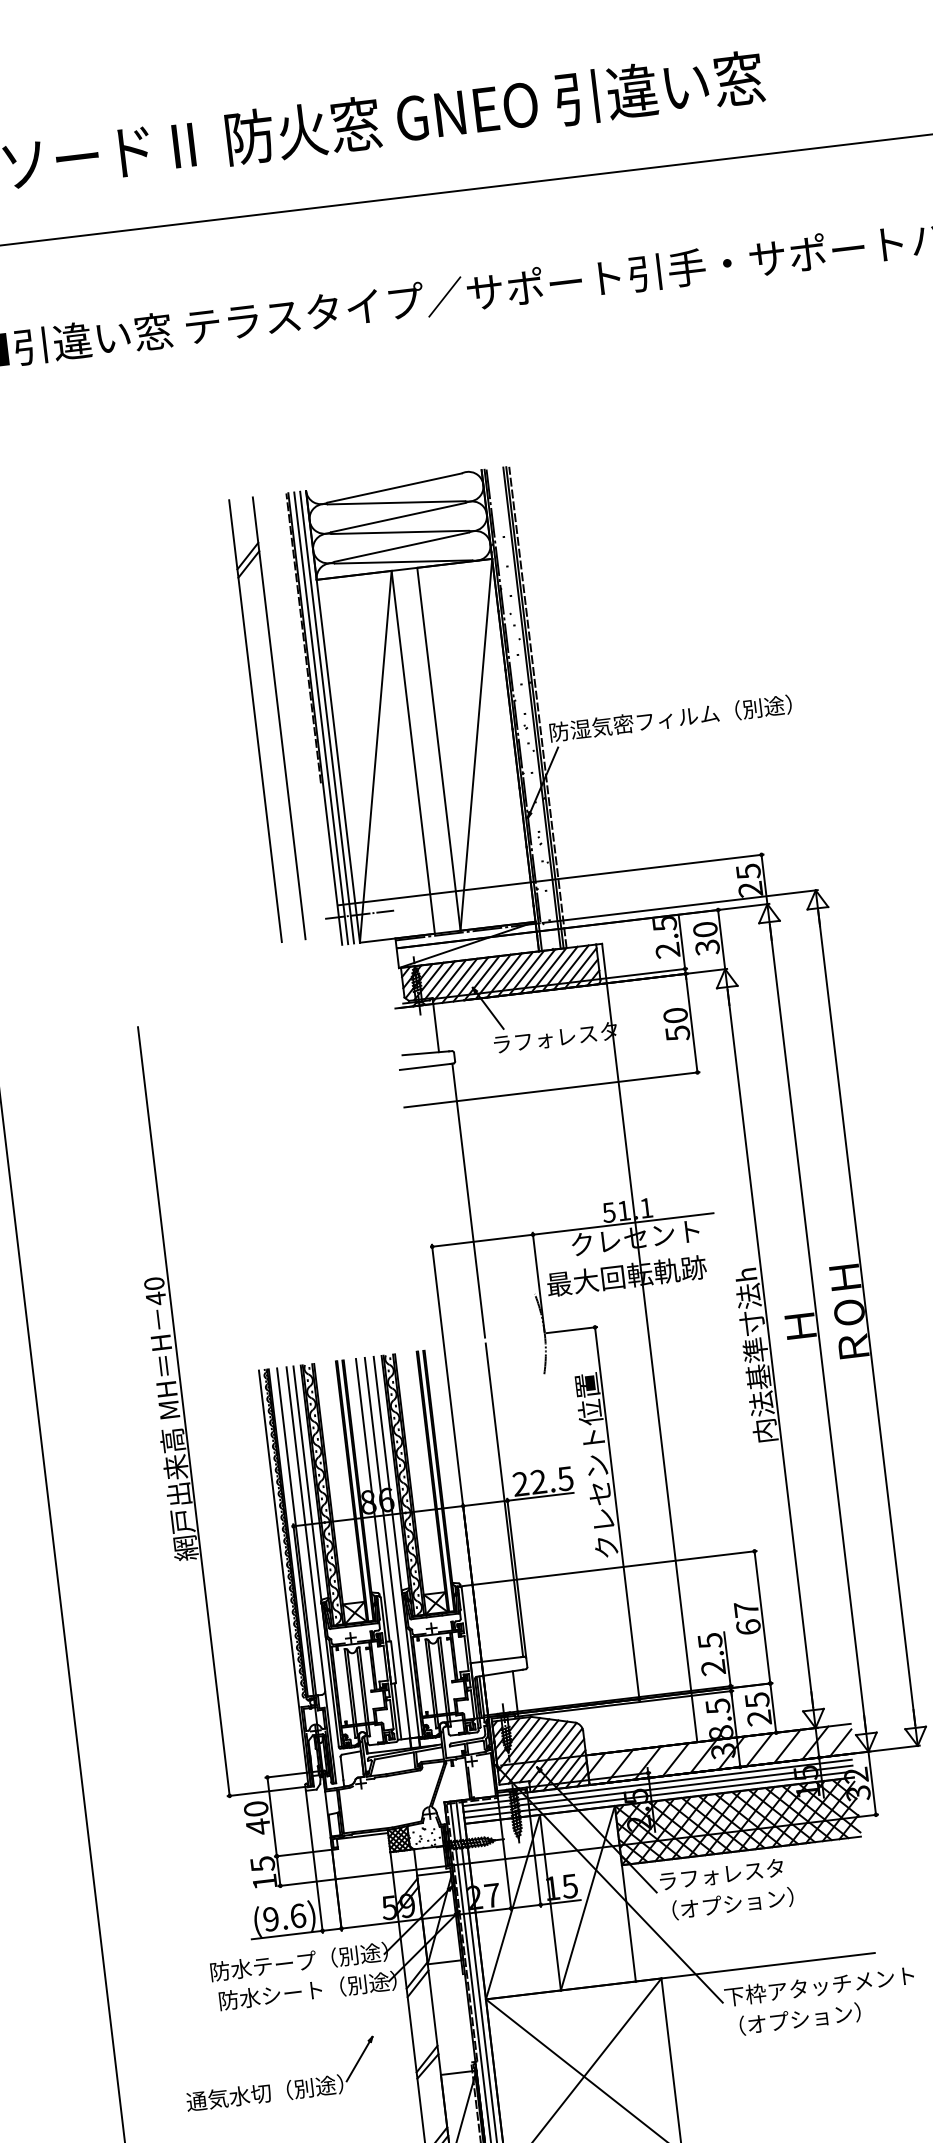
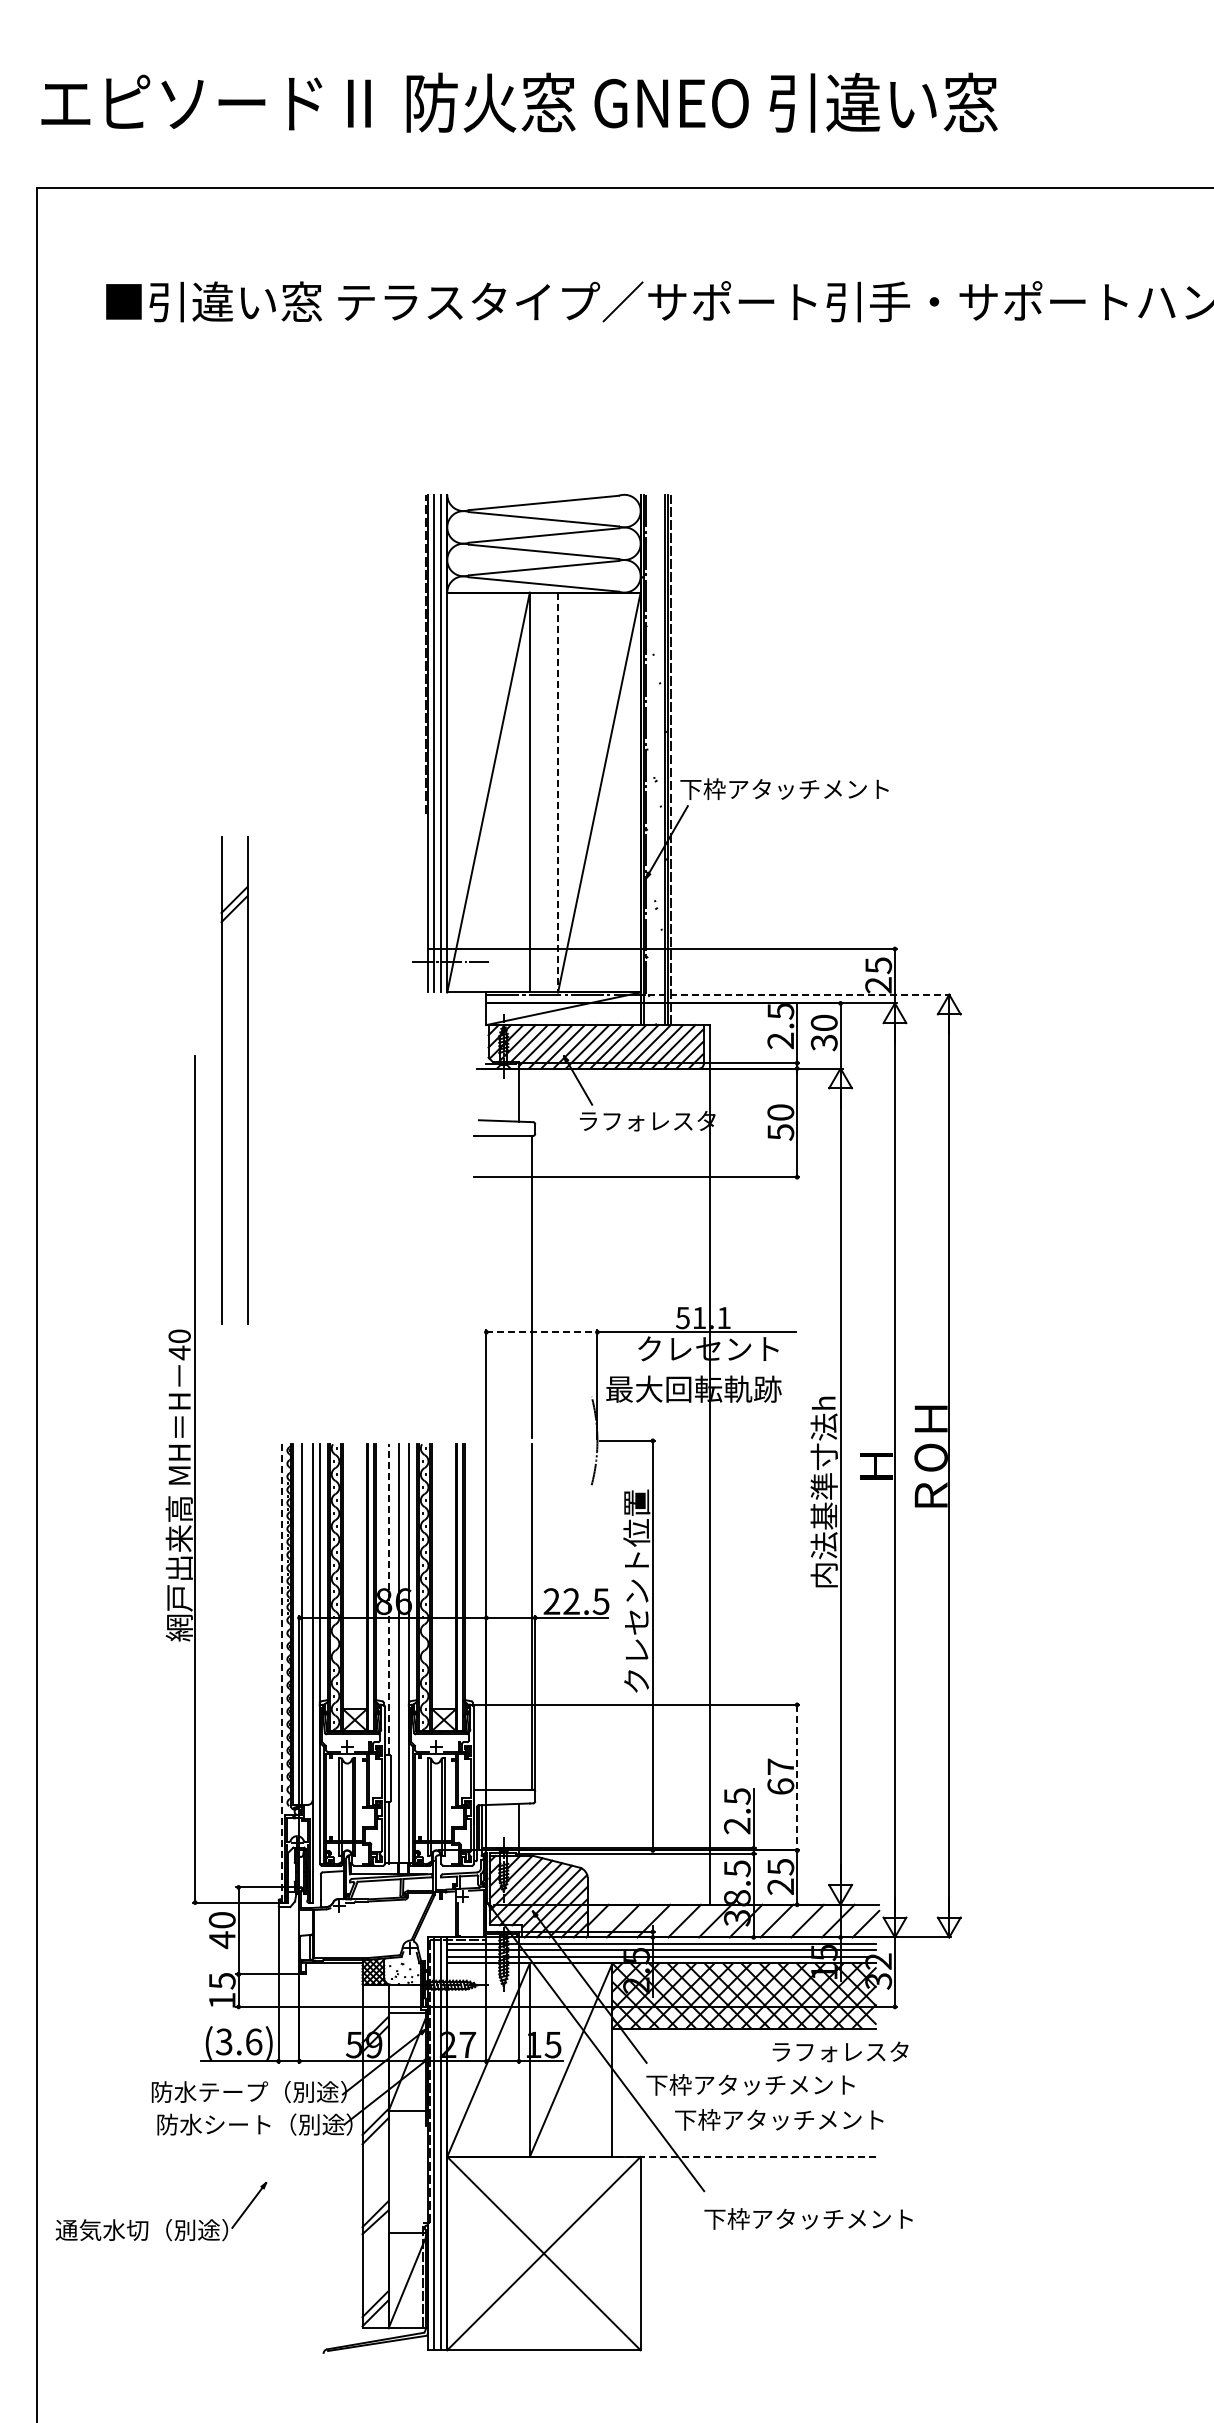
text: (670, 718) -> (813, 789), 防湿気密フィルム（別途） -> 下枠アタッチメント
part: (256, 721) -> (222, 1080), moved
line: (439, 749) -> (558, 792), solid -> dashed
line: (679, 906) -> (799, 994), solid -> dashed
line: (482, 1241) -> (541, 1332), solid -> dashed
line: (373, 1499) -> (389, 1599), solid -> dashed
line: (284, 1578) -> (282, 1673), solid -> dashed
line: (762, 1617) -> (797, 1777), solid -> dashed
text: (721, 1874) -> (840, 2051), moved
text: (753, 1900) -> (750, 2084), （オプション） -> 下枠アタッチメント
text: (270, 1918) -> (223, 2041), (9.6) -> (3.6)
line: (755, 1966) -> (744, 2156), solid -> dashed
text: (819, 1985) -> (779, 2119), moved
text: (820, 2016) -> (808, 2218), （オプション） -> 下枠アタッチメント
part: (289, 2080) -> (170, 2219), moved

